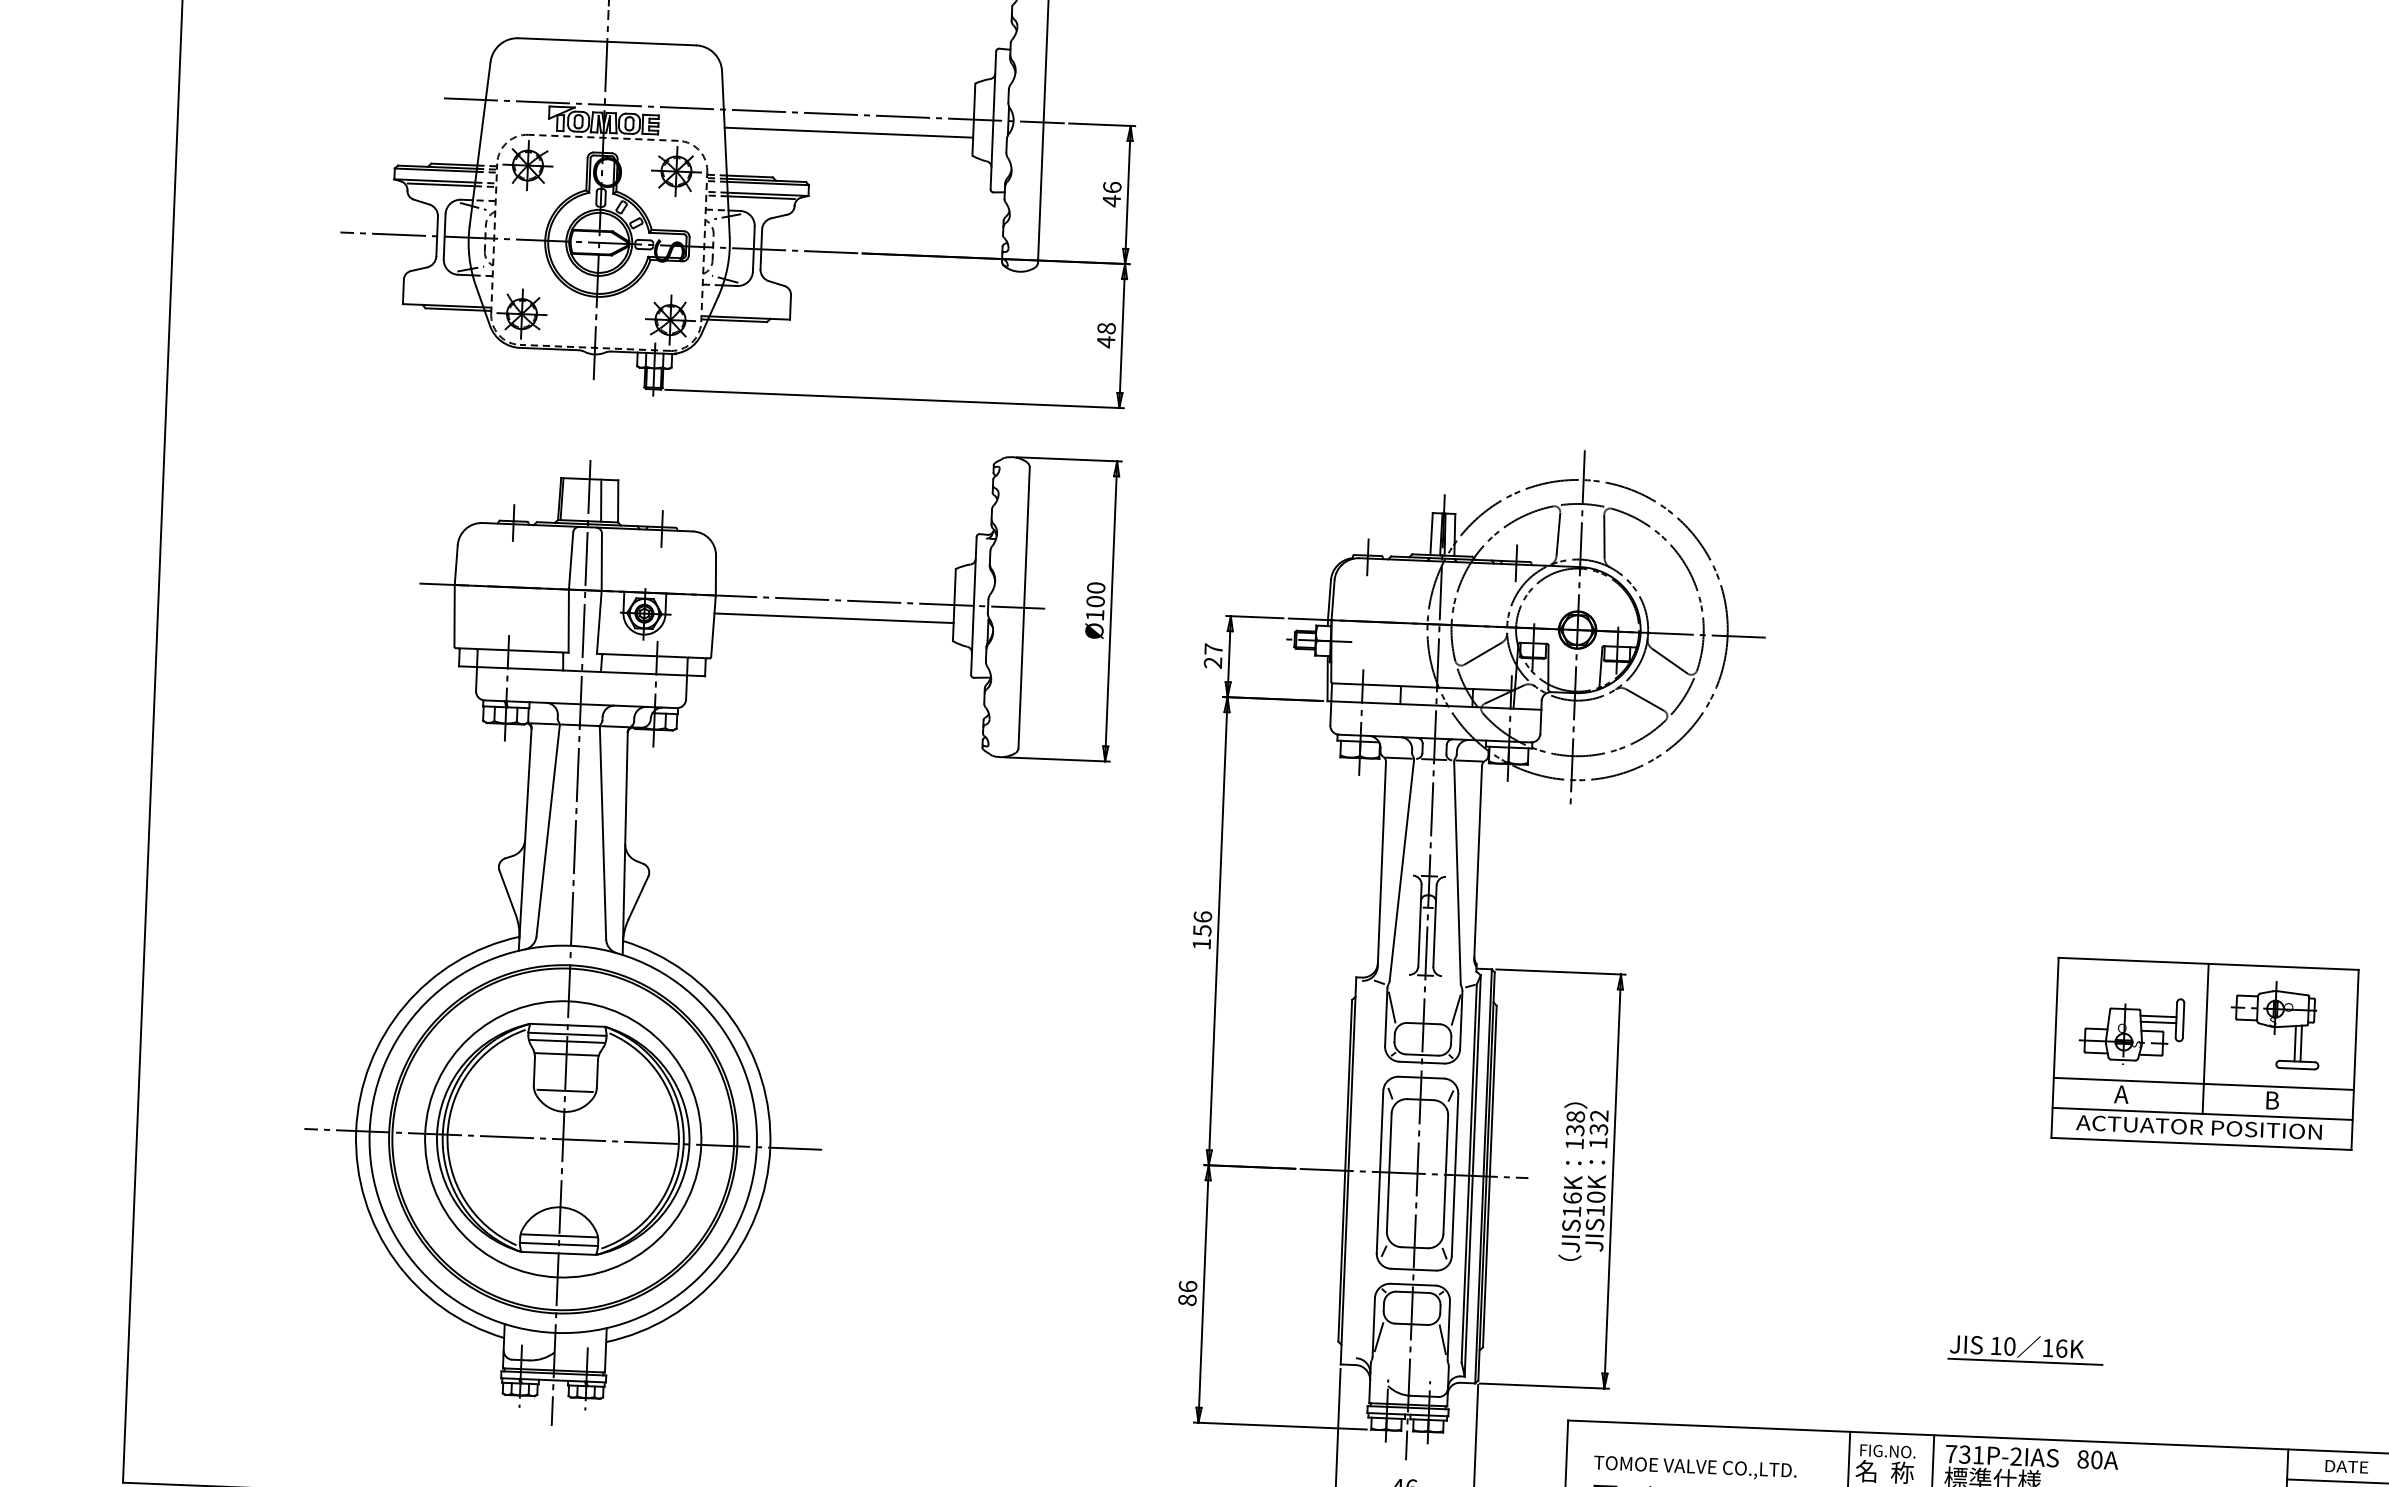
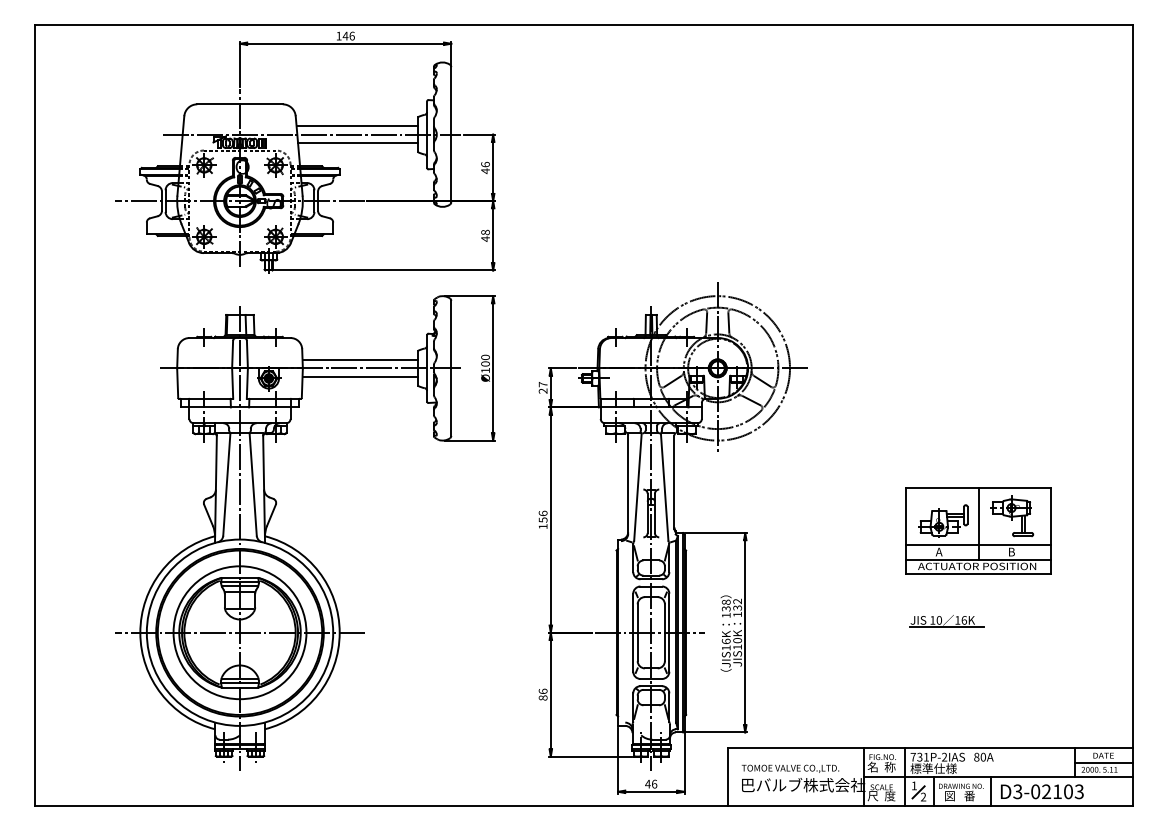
line: (847, 97) -> (356, 126), added
line: (834, 581) -> (359, 359), added
part: (2205, 1052) -> (978, 530), moved
part: (2024, 1349) -> (946, 621), moved

